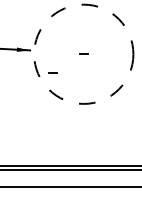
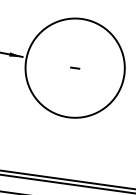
circle: (83, 53) -> (75, 67), dashed -> solid
line: (52, 72) -> (41, 81), removed

